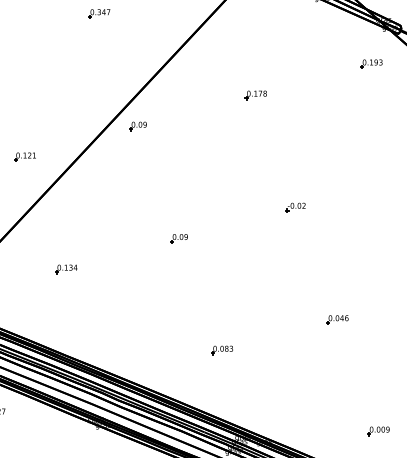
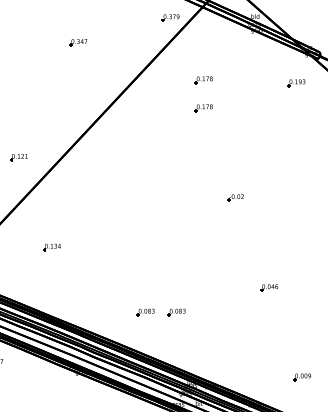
part: (255, 60) -> (203, 80), added
part: (138, 125) -> (109, 132), removed
part: (179, 238) -> (142, 222), removed
part: (183, 350) -> (145, 312), added

